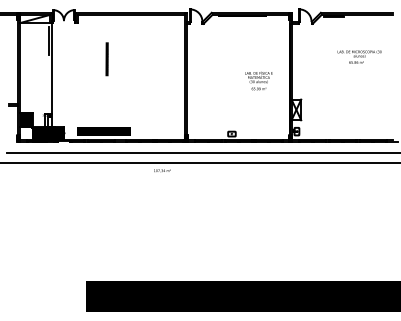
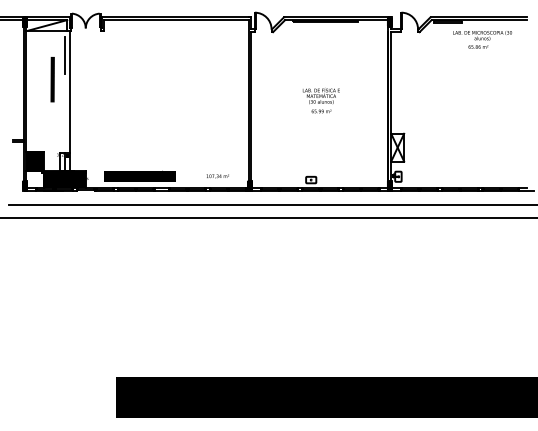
text: (359, 56) -> (482, 39), moved
text: (106, 59) -> (52, 79), moved
text: (258, 80) -> (320, 100), moved
text: (162, 170) -> (217, 176), moved

